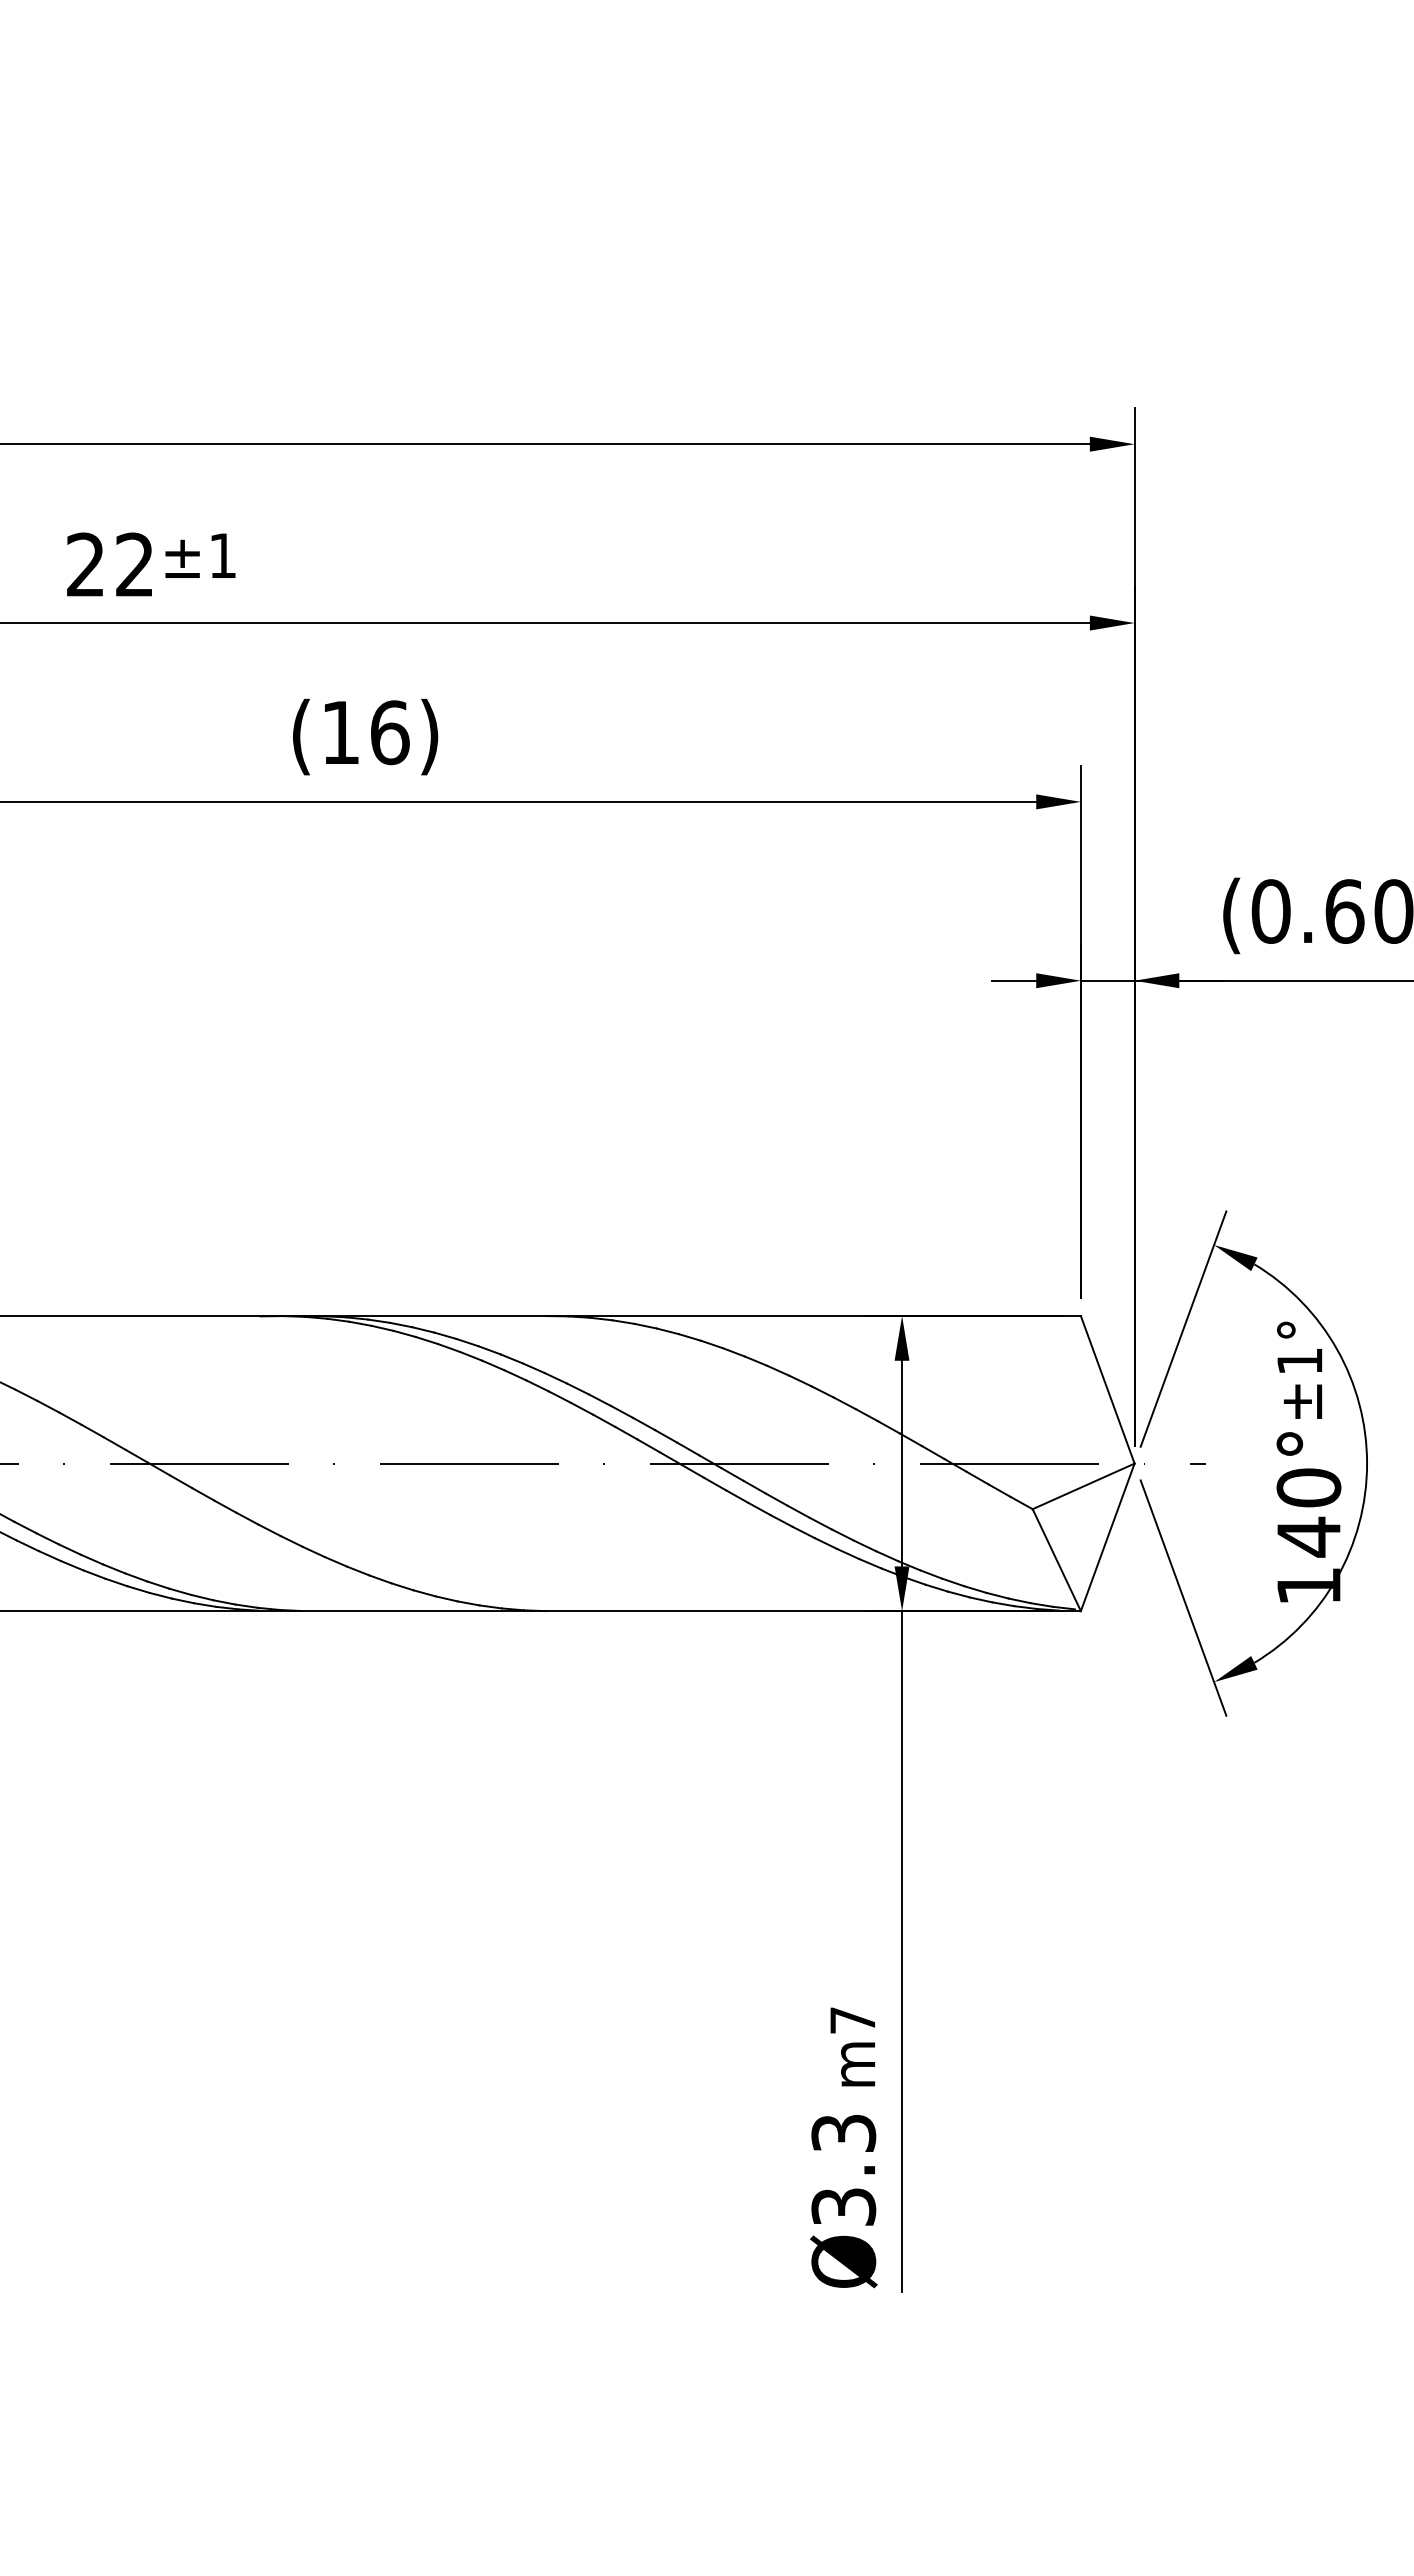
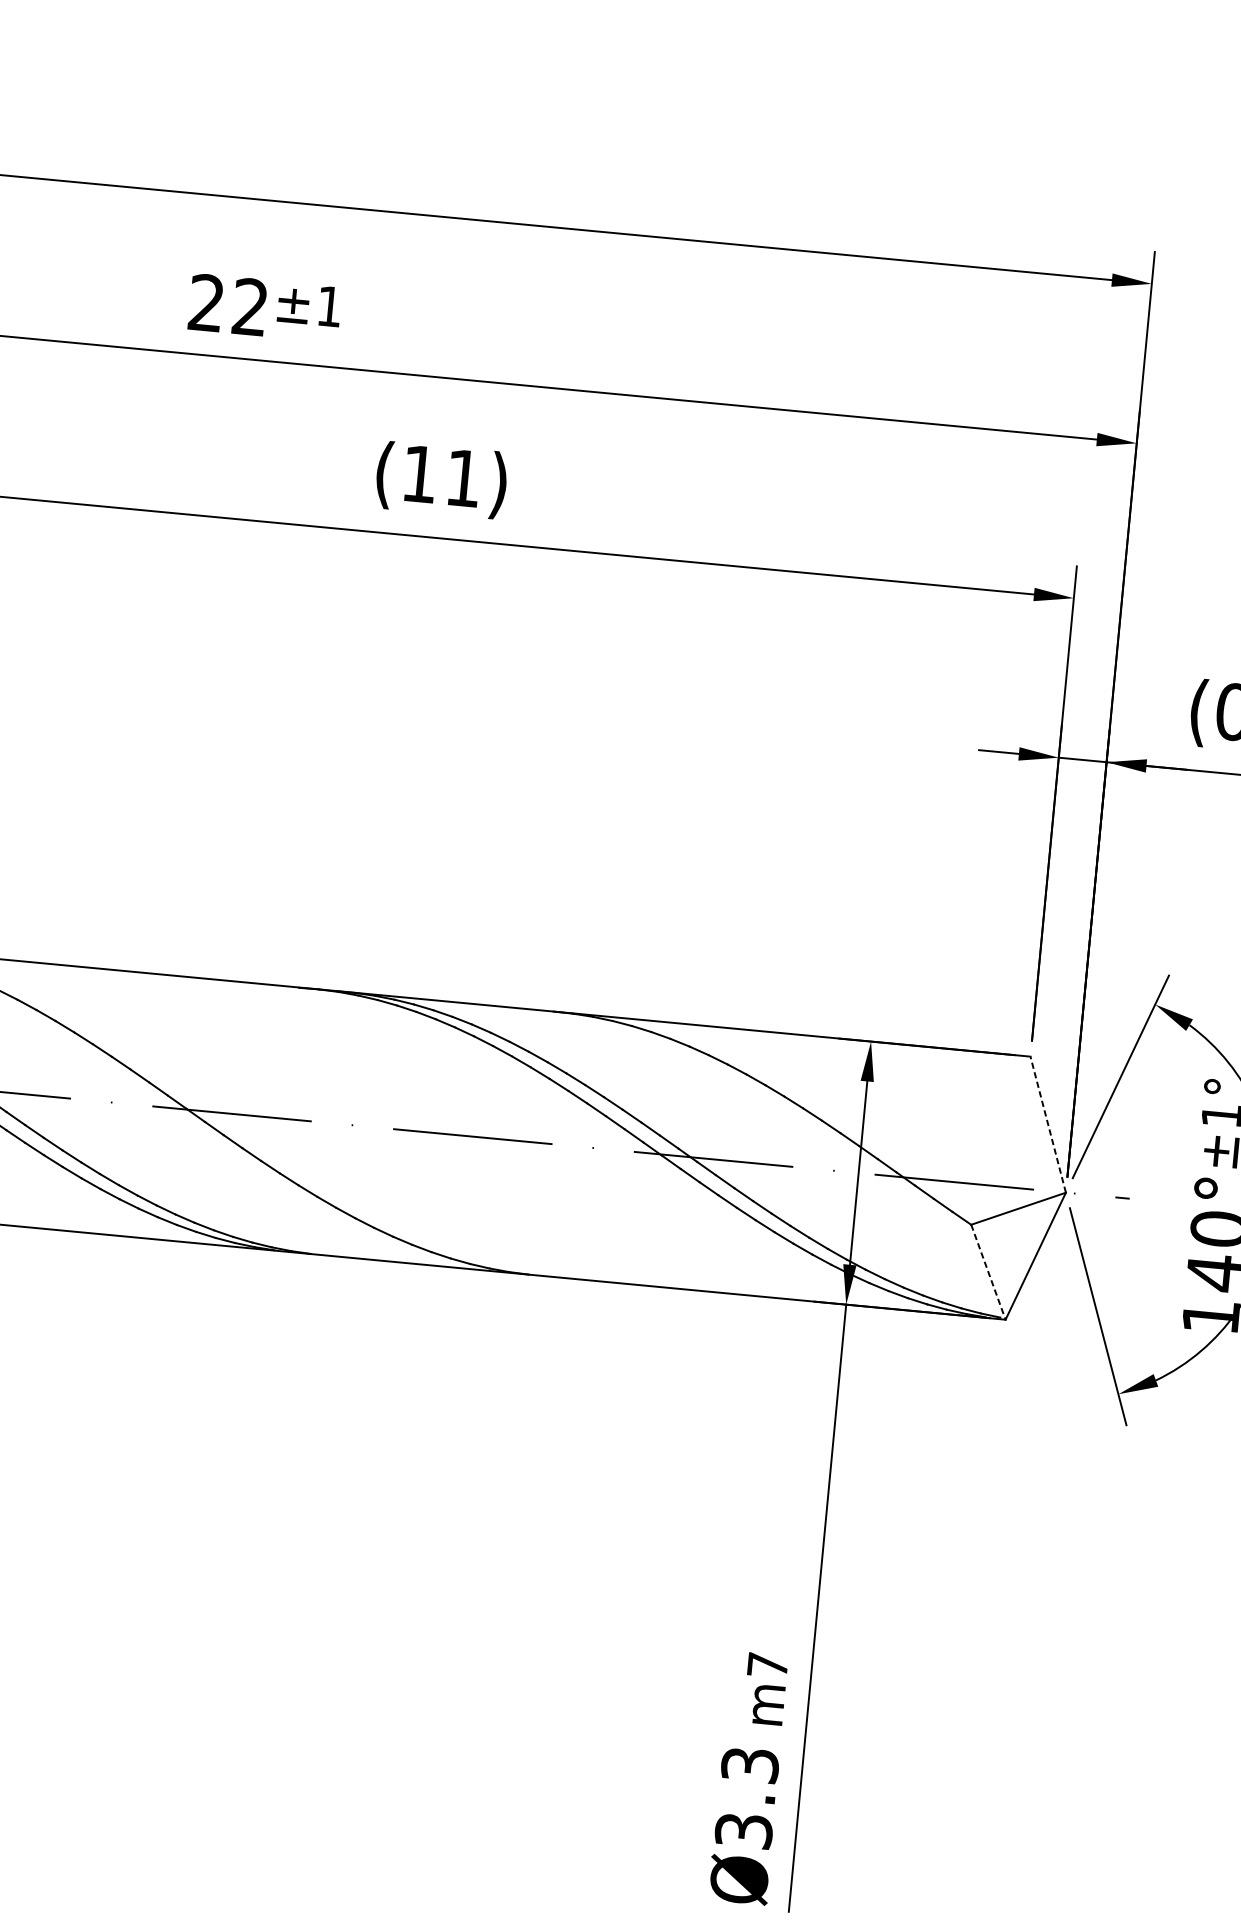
text: (390, 732) -> (464, 478), (16) -> (11)
line: (1107, 1389) -> (1048, 1124), solid -> dashed
line: (1057, 1560) -> (989, 1272), solid -> dashed

